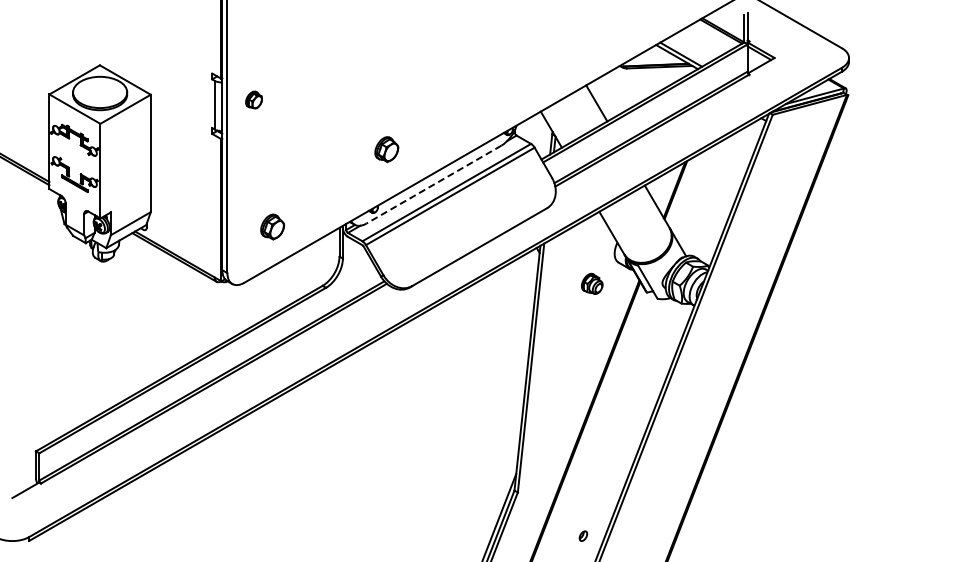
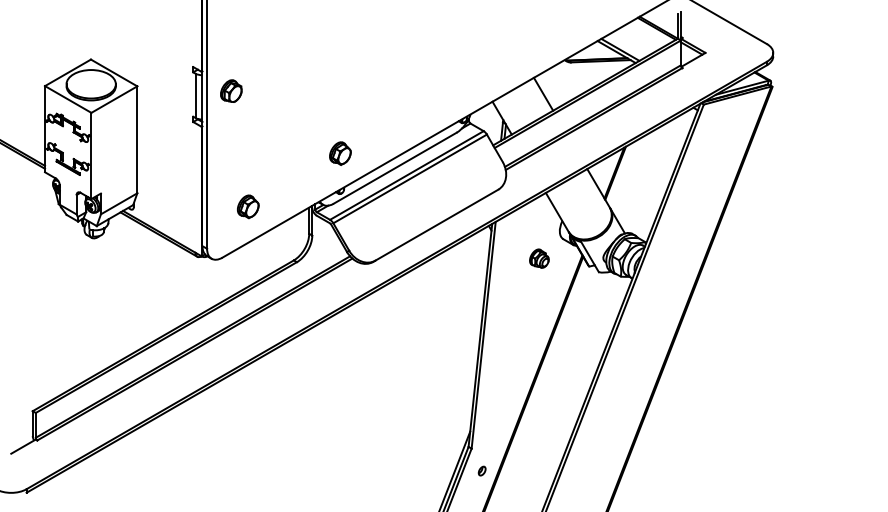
part: (253, 99) -> (230, 90), size x1.43
part: (386, 149) -> (340, 153), moved
line: (433, 184) -> (394, 168), dashed -> solid
part: (583, 535) -> (482, 470), moved

